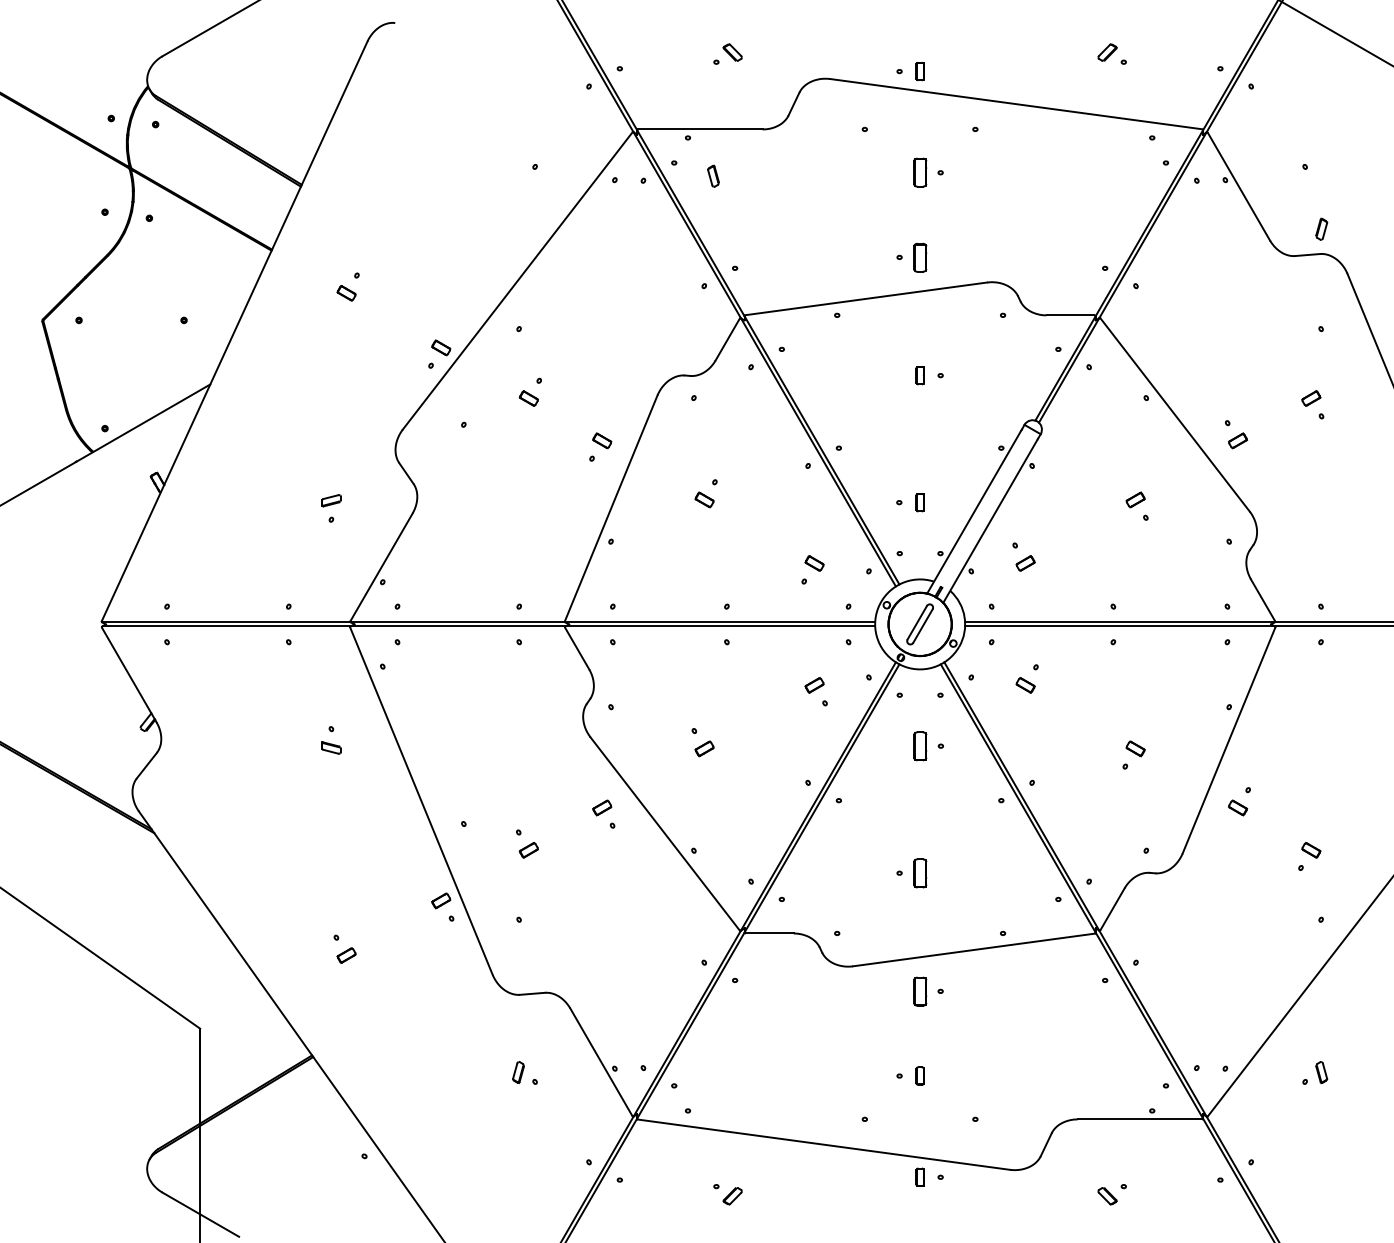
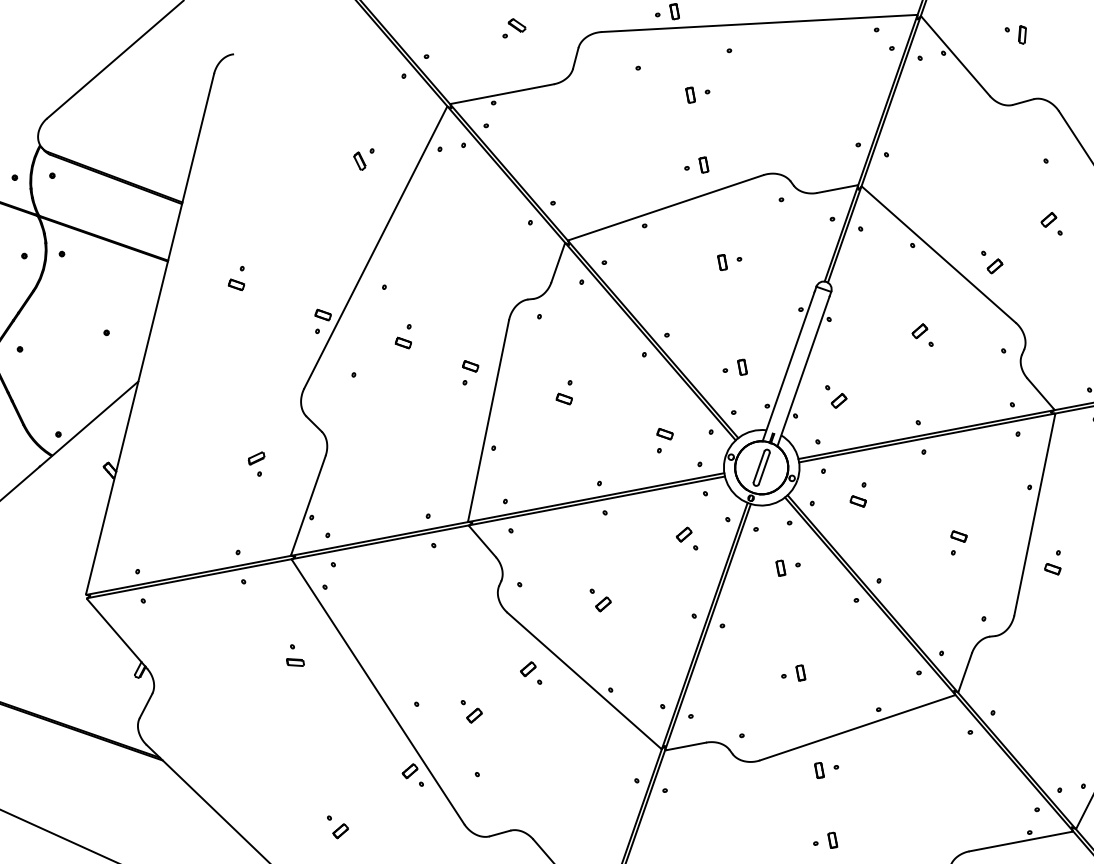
part: (919, 172) -> (690, 95), size x0.62
part: (713, 175) -> (359, 160), moved
part: (1321, 228) -> (1022, 34), moved
part: (919, 256) -> (703, 164), size x0.62
part: (919, 745) -> (780, 567), size x0.62
part: (919, 872) -> (800, 672), size x0.62
part: (919, 990) -> (818, 769), size x0.62

